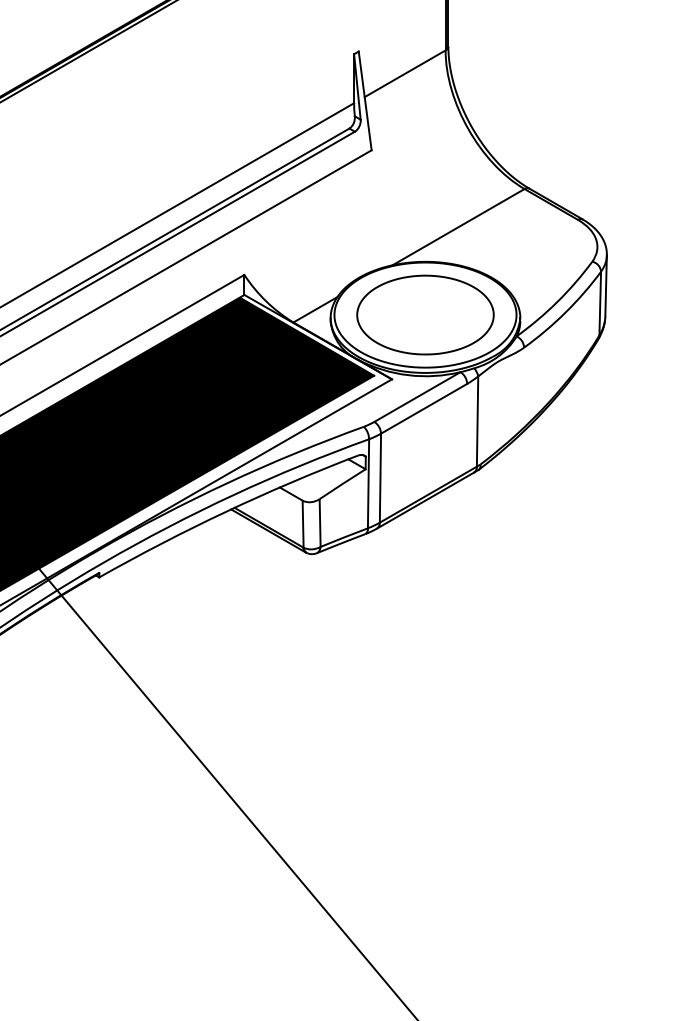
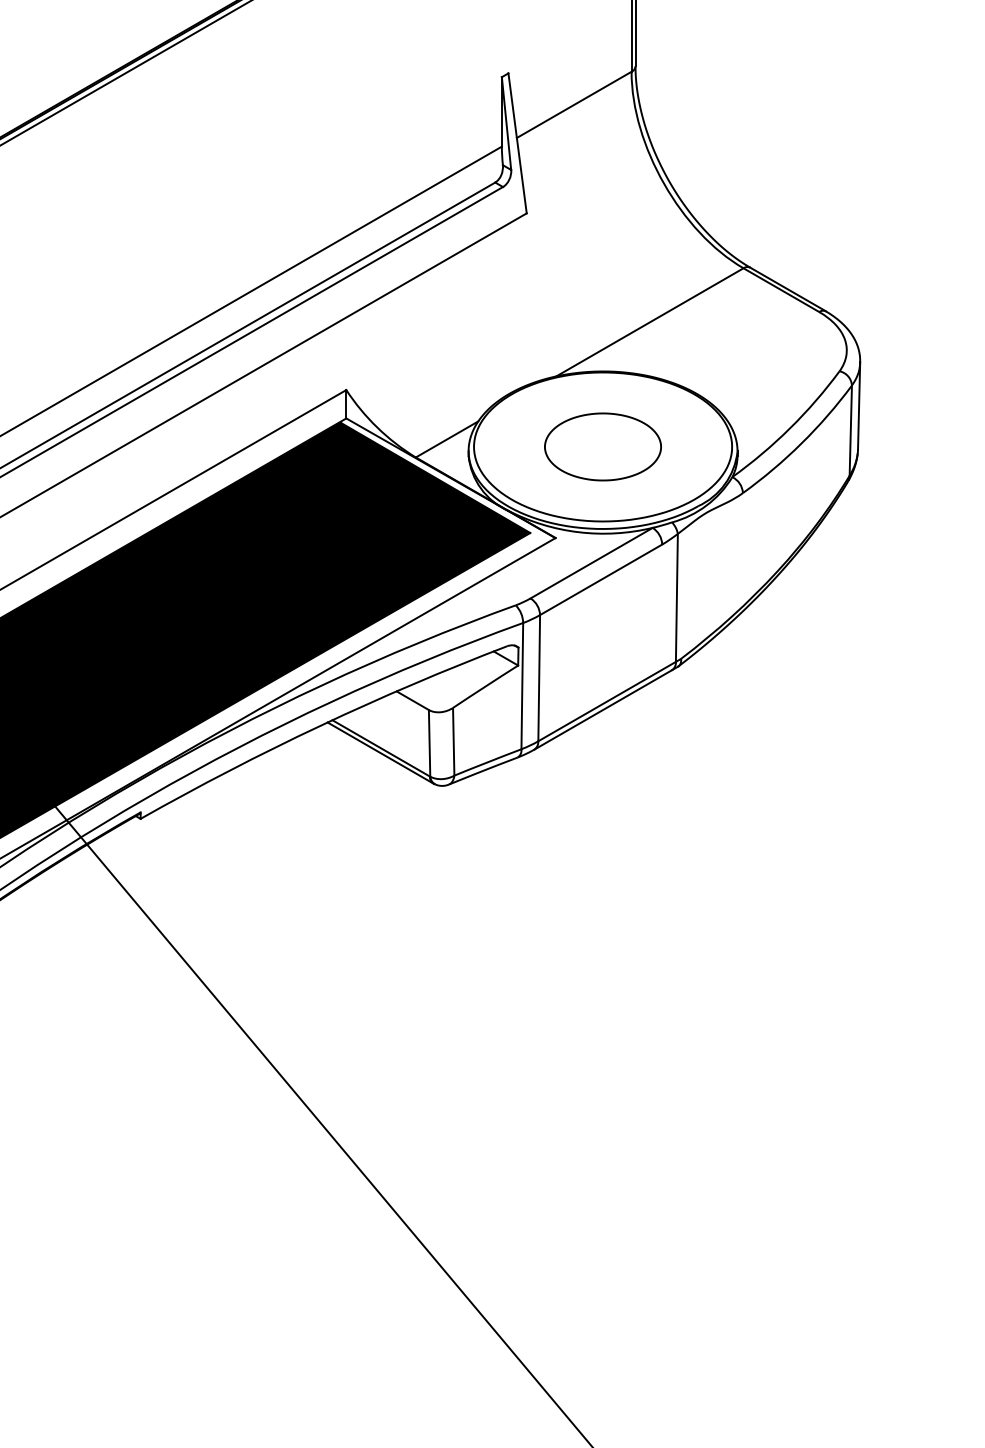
part: (425, 314) -> (602, 446), size x0.6

